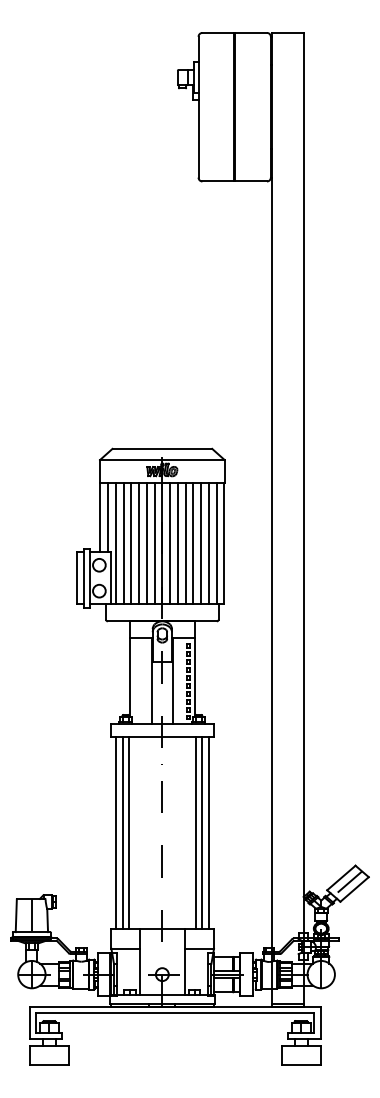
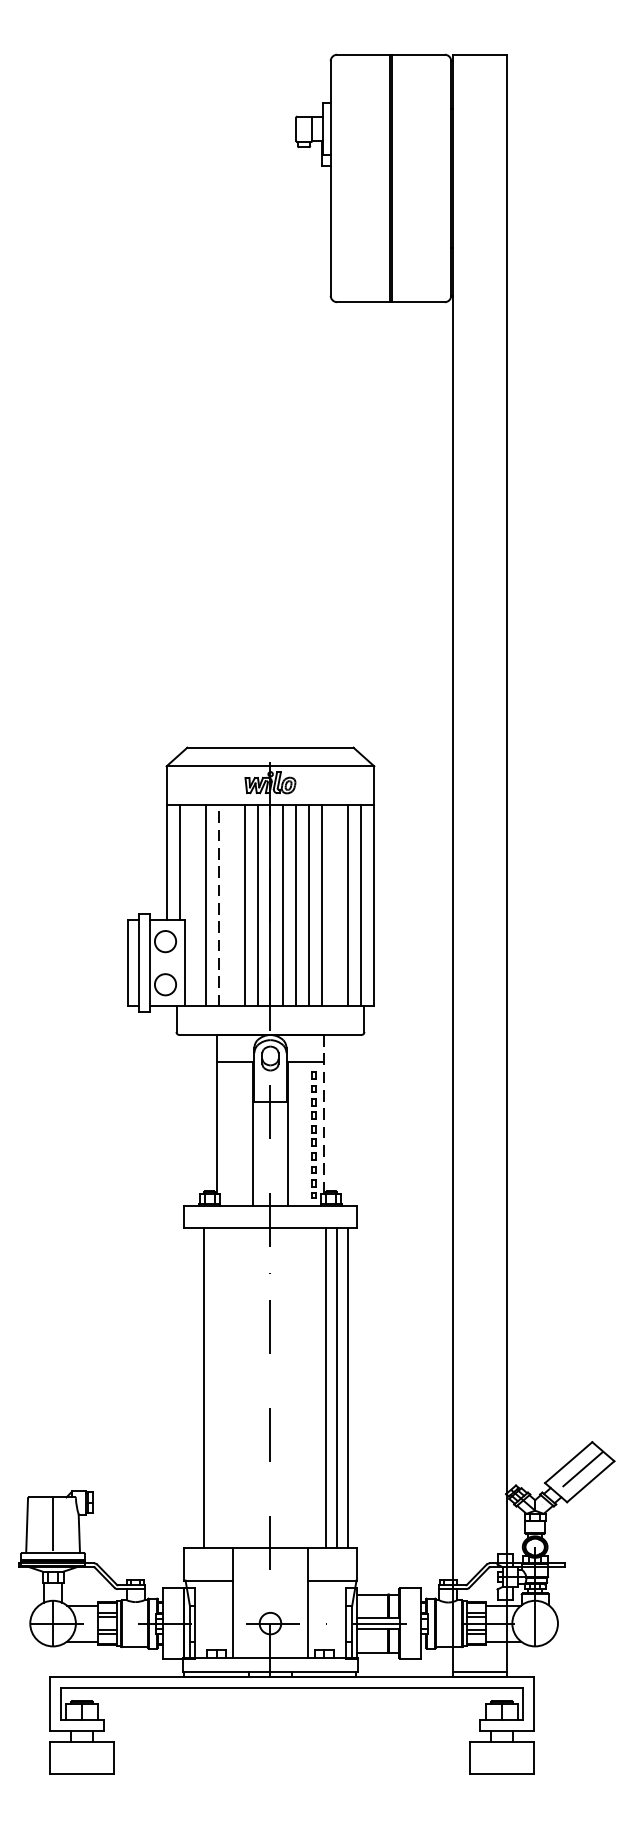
line: (115, 543) -> (192, 905), removed
line: (131, 543) -> (219, 905), solid -> dashed
line: (139, 543) -> (232, 905), removed
line: (201, 543) -> (335, 905), removed
line: (194, 669) -> (323, 1115), solid -> dashed
line: (115, 833) -> (192, 1388), removed
line: (129, 833) -> (215, 1388), removed

